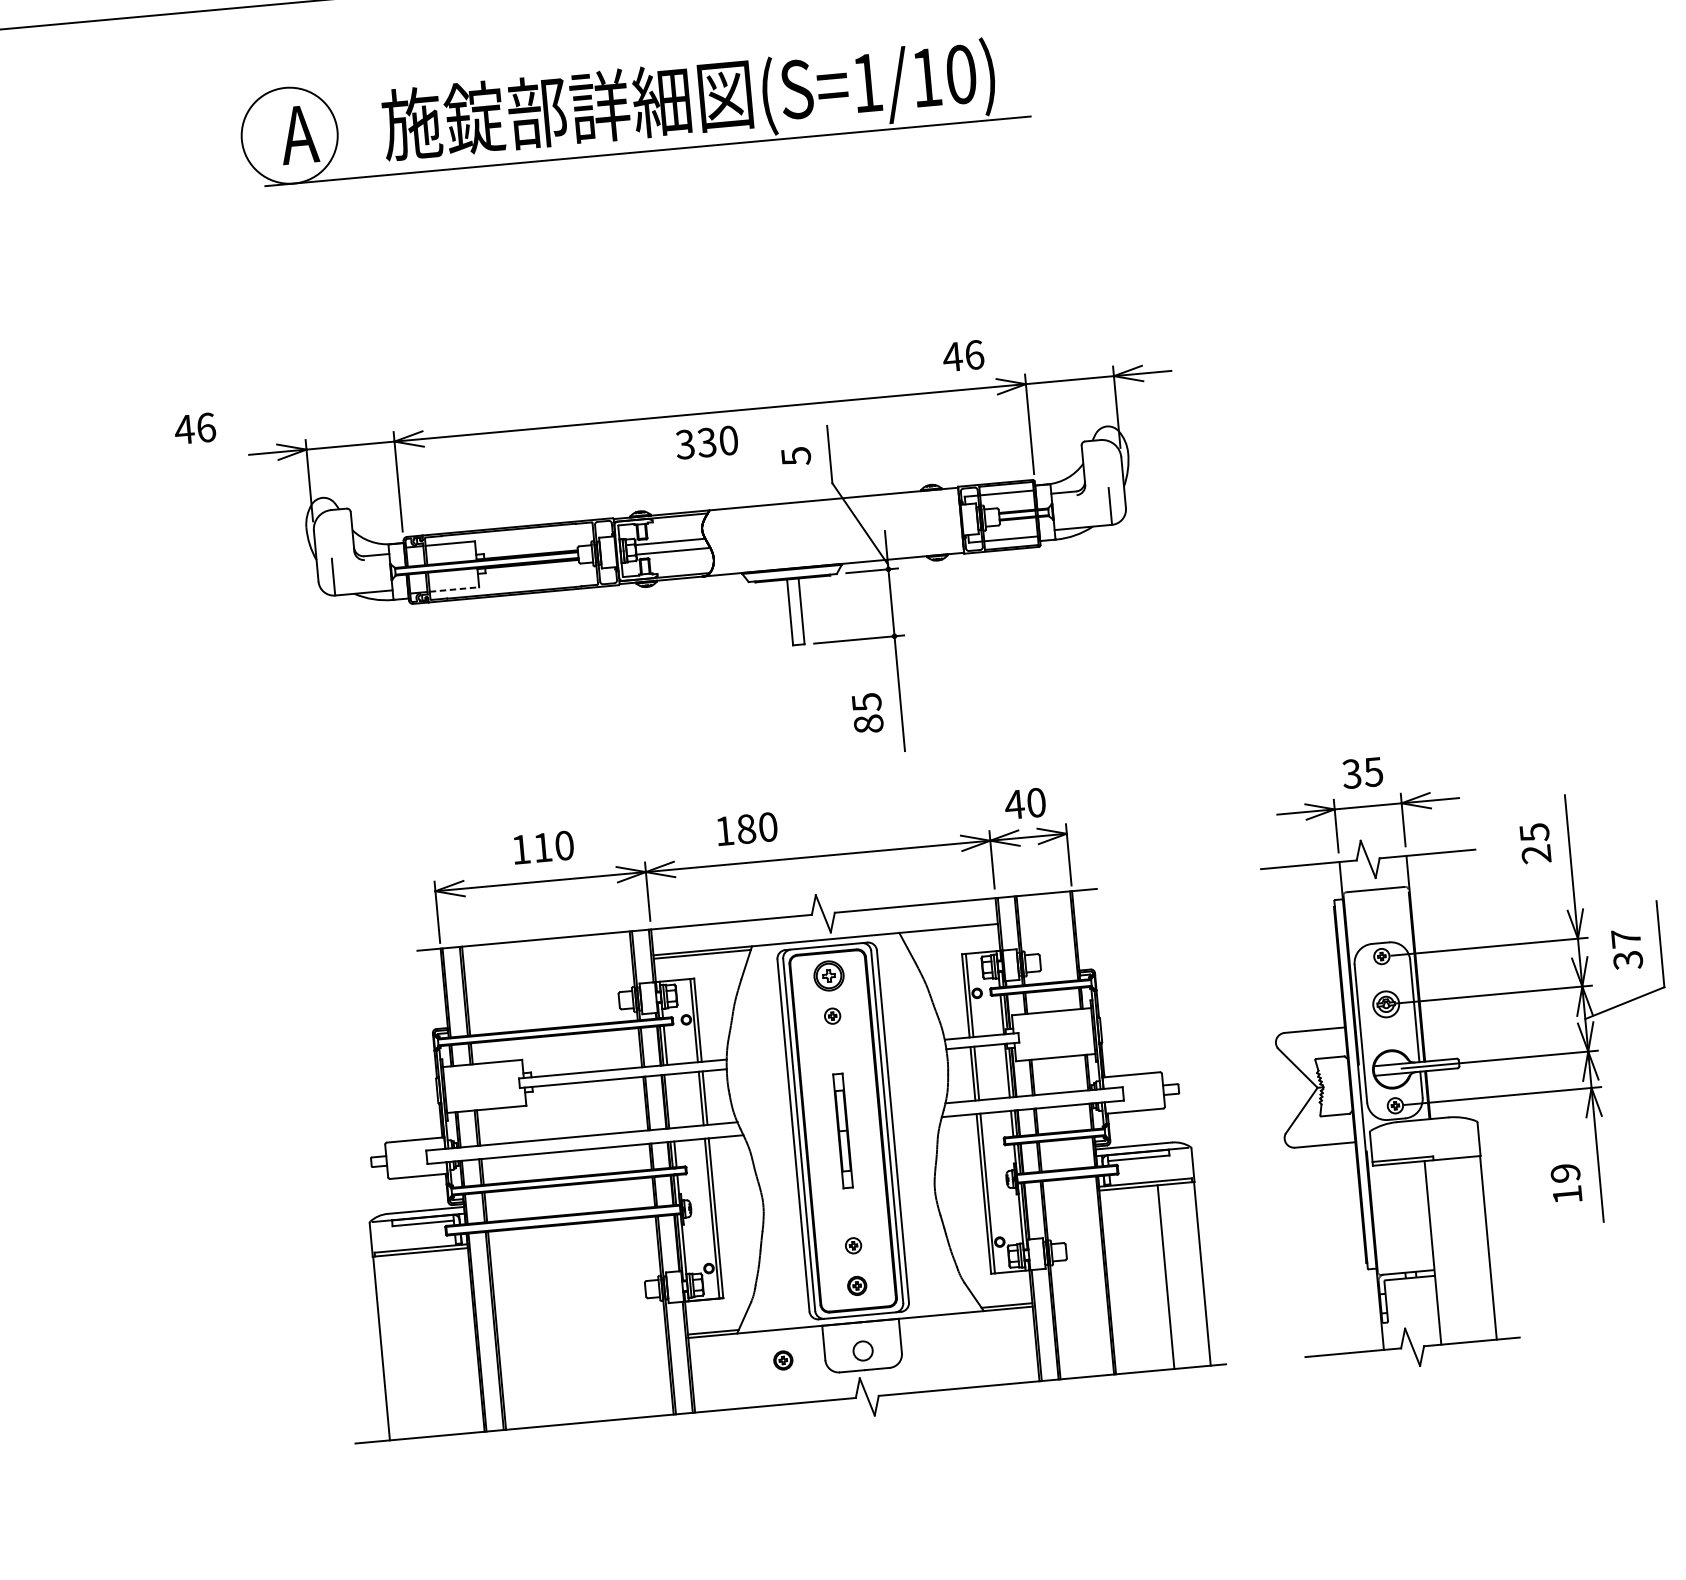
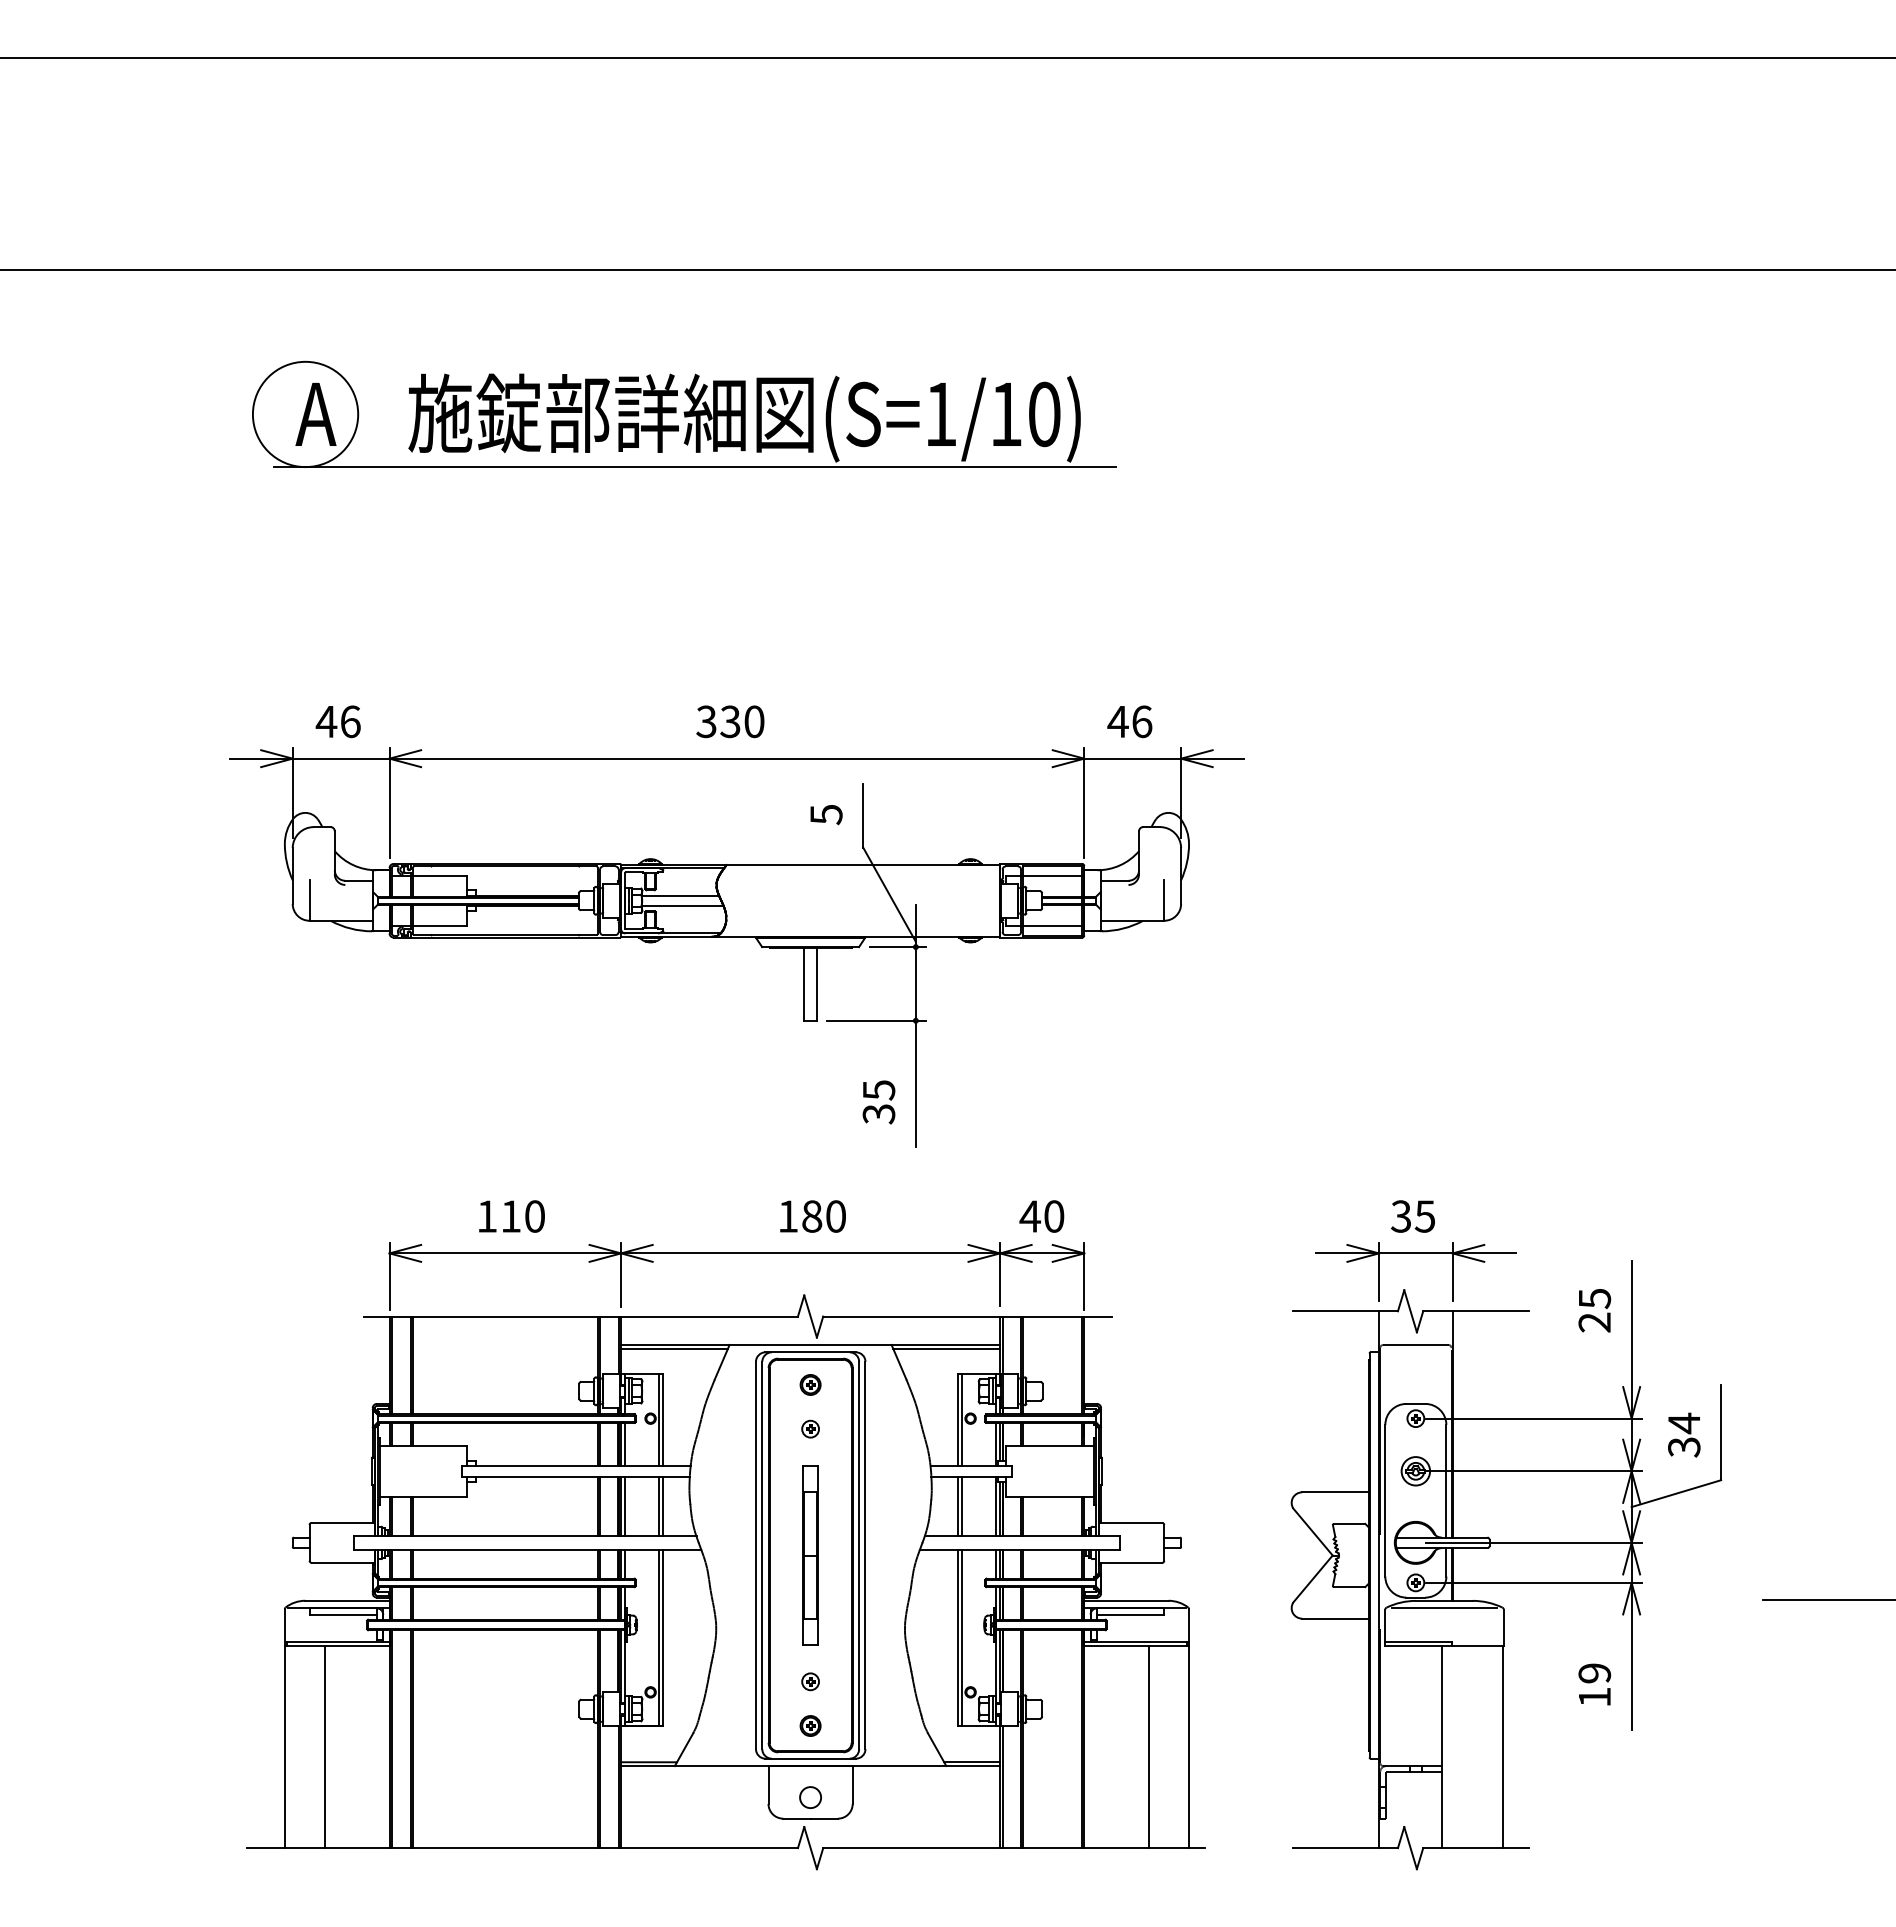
text: (963, 355) -> (1129, 721), moved
text: (194, 428) -> (337, 721), moved
text: (707, 442) -> (730, 721), moved
line: (454, 589) -> (440, 926), dashed -> solid
text: (868, 724) -> (878, 1114), 85 -> 35
text: (746, 829) -> (812, 1216), moved
line: (949, 931) -> (946, 1348), added
text: (1625, 938) -> (1683, 1423), 37 -> 34
part: (828, 975) -> (810, 1384), size x0.62
line: (670, 1100) -> (625, 1505), added
line: (1423, 1126) -> (1444, 1608), added
part: (843, 1130) -> (810, 1555), size x1.43
line: (418, 1345) -> (325, 1747), added
part: (783, 1360) -> (722, 1799), removed

